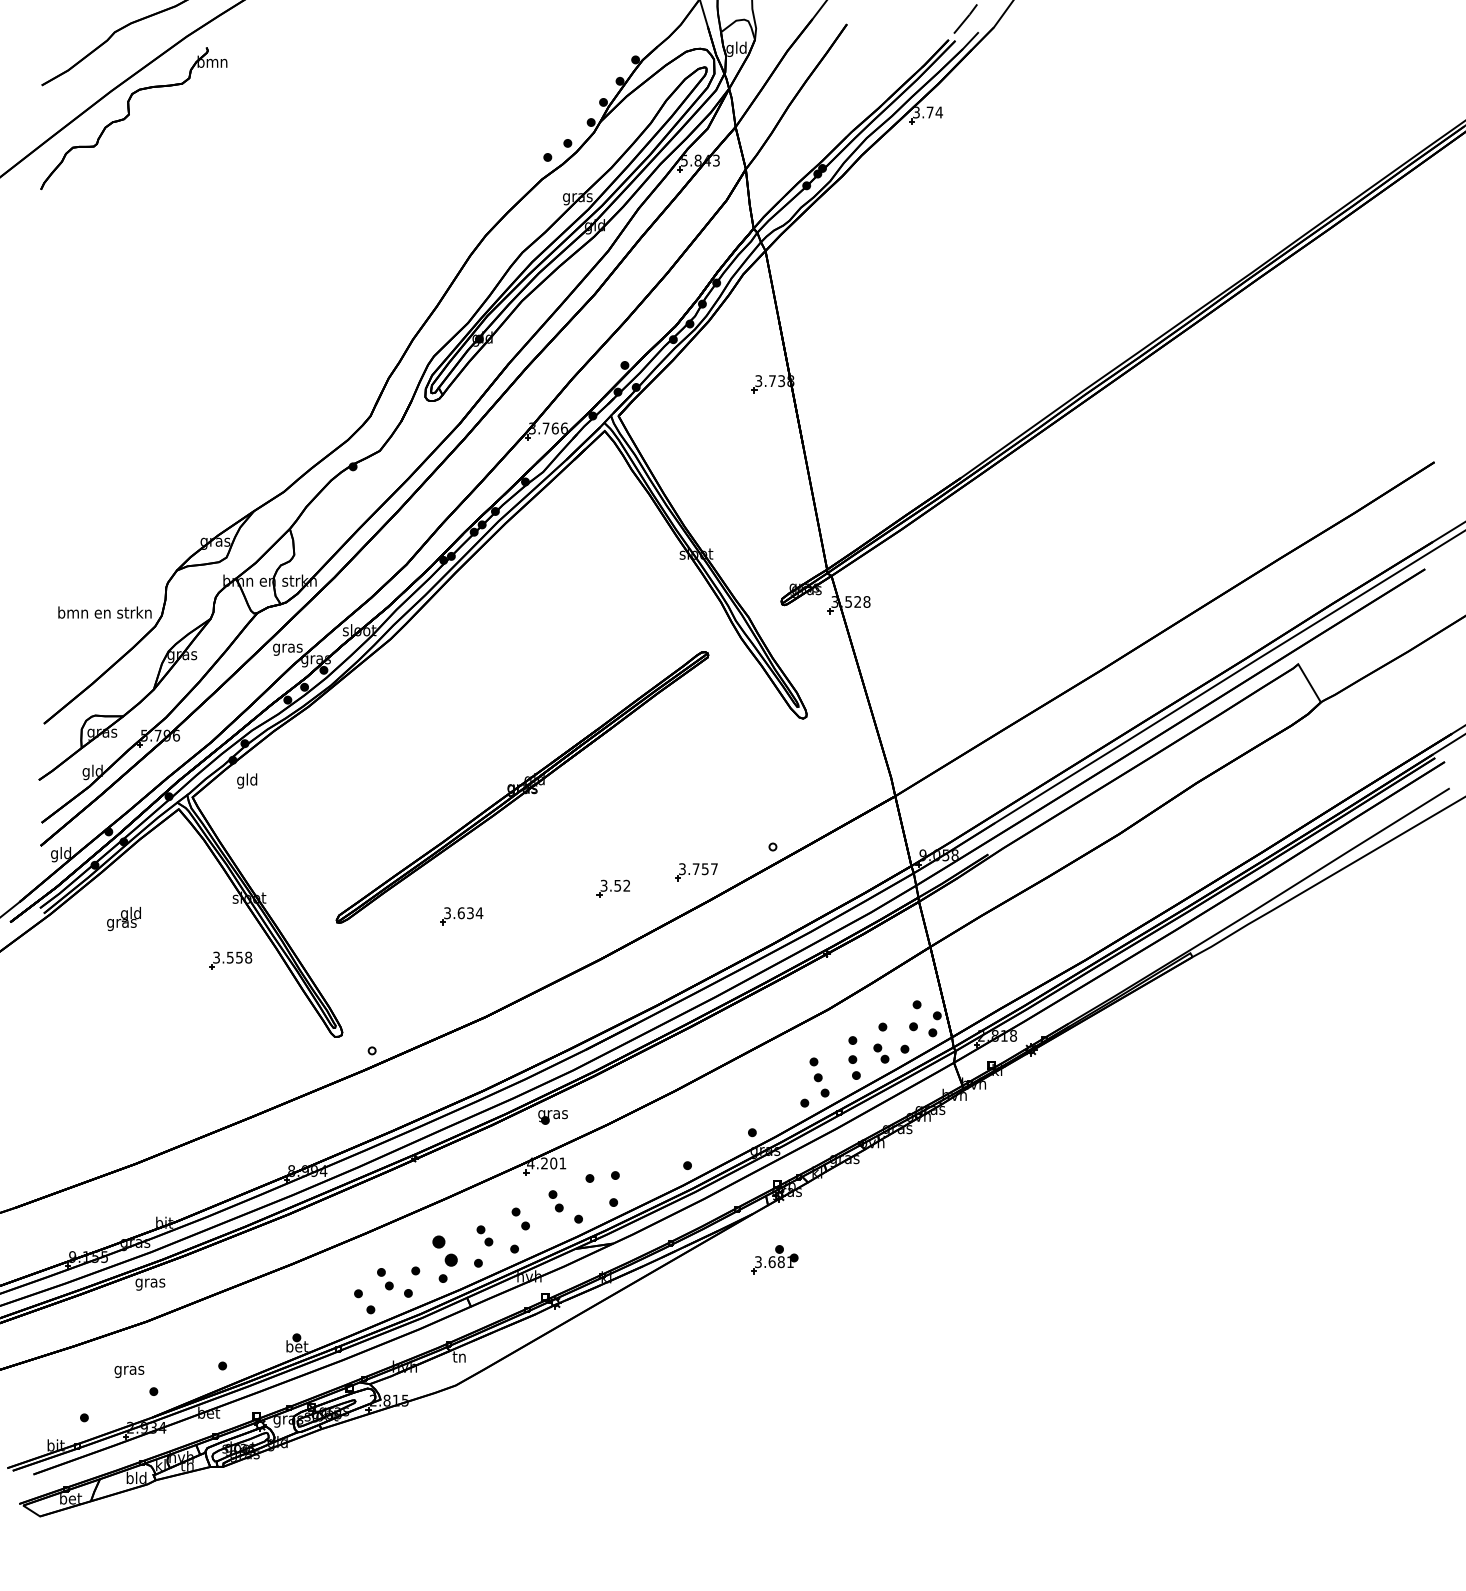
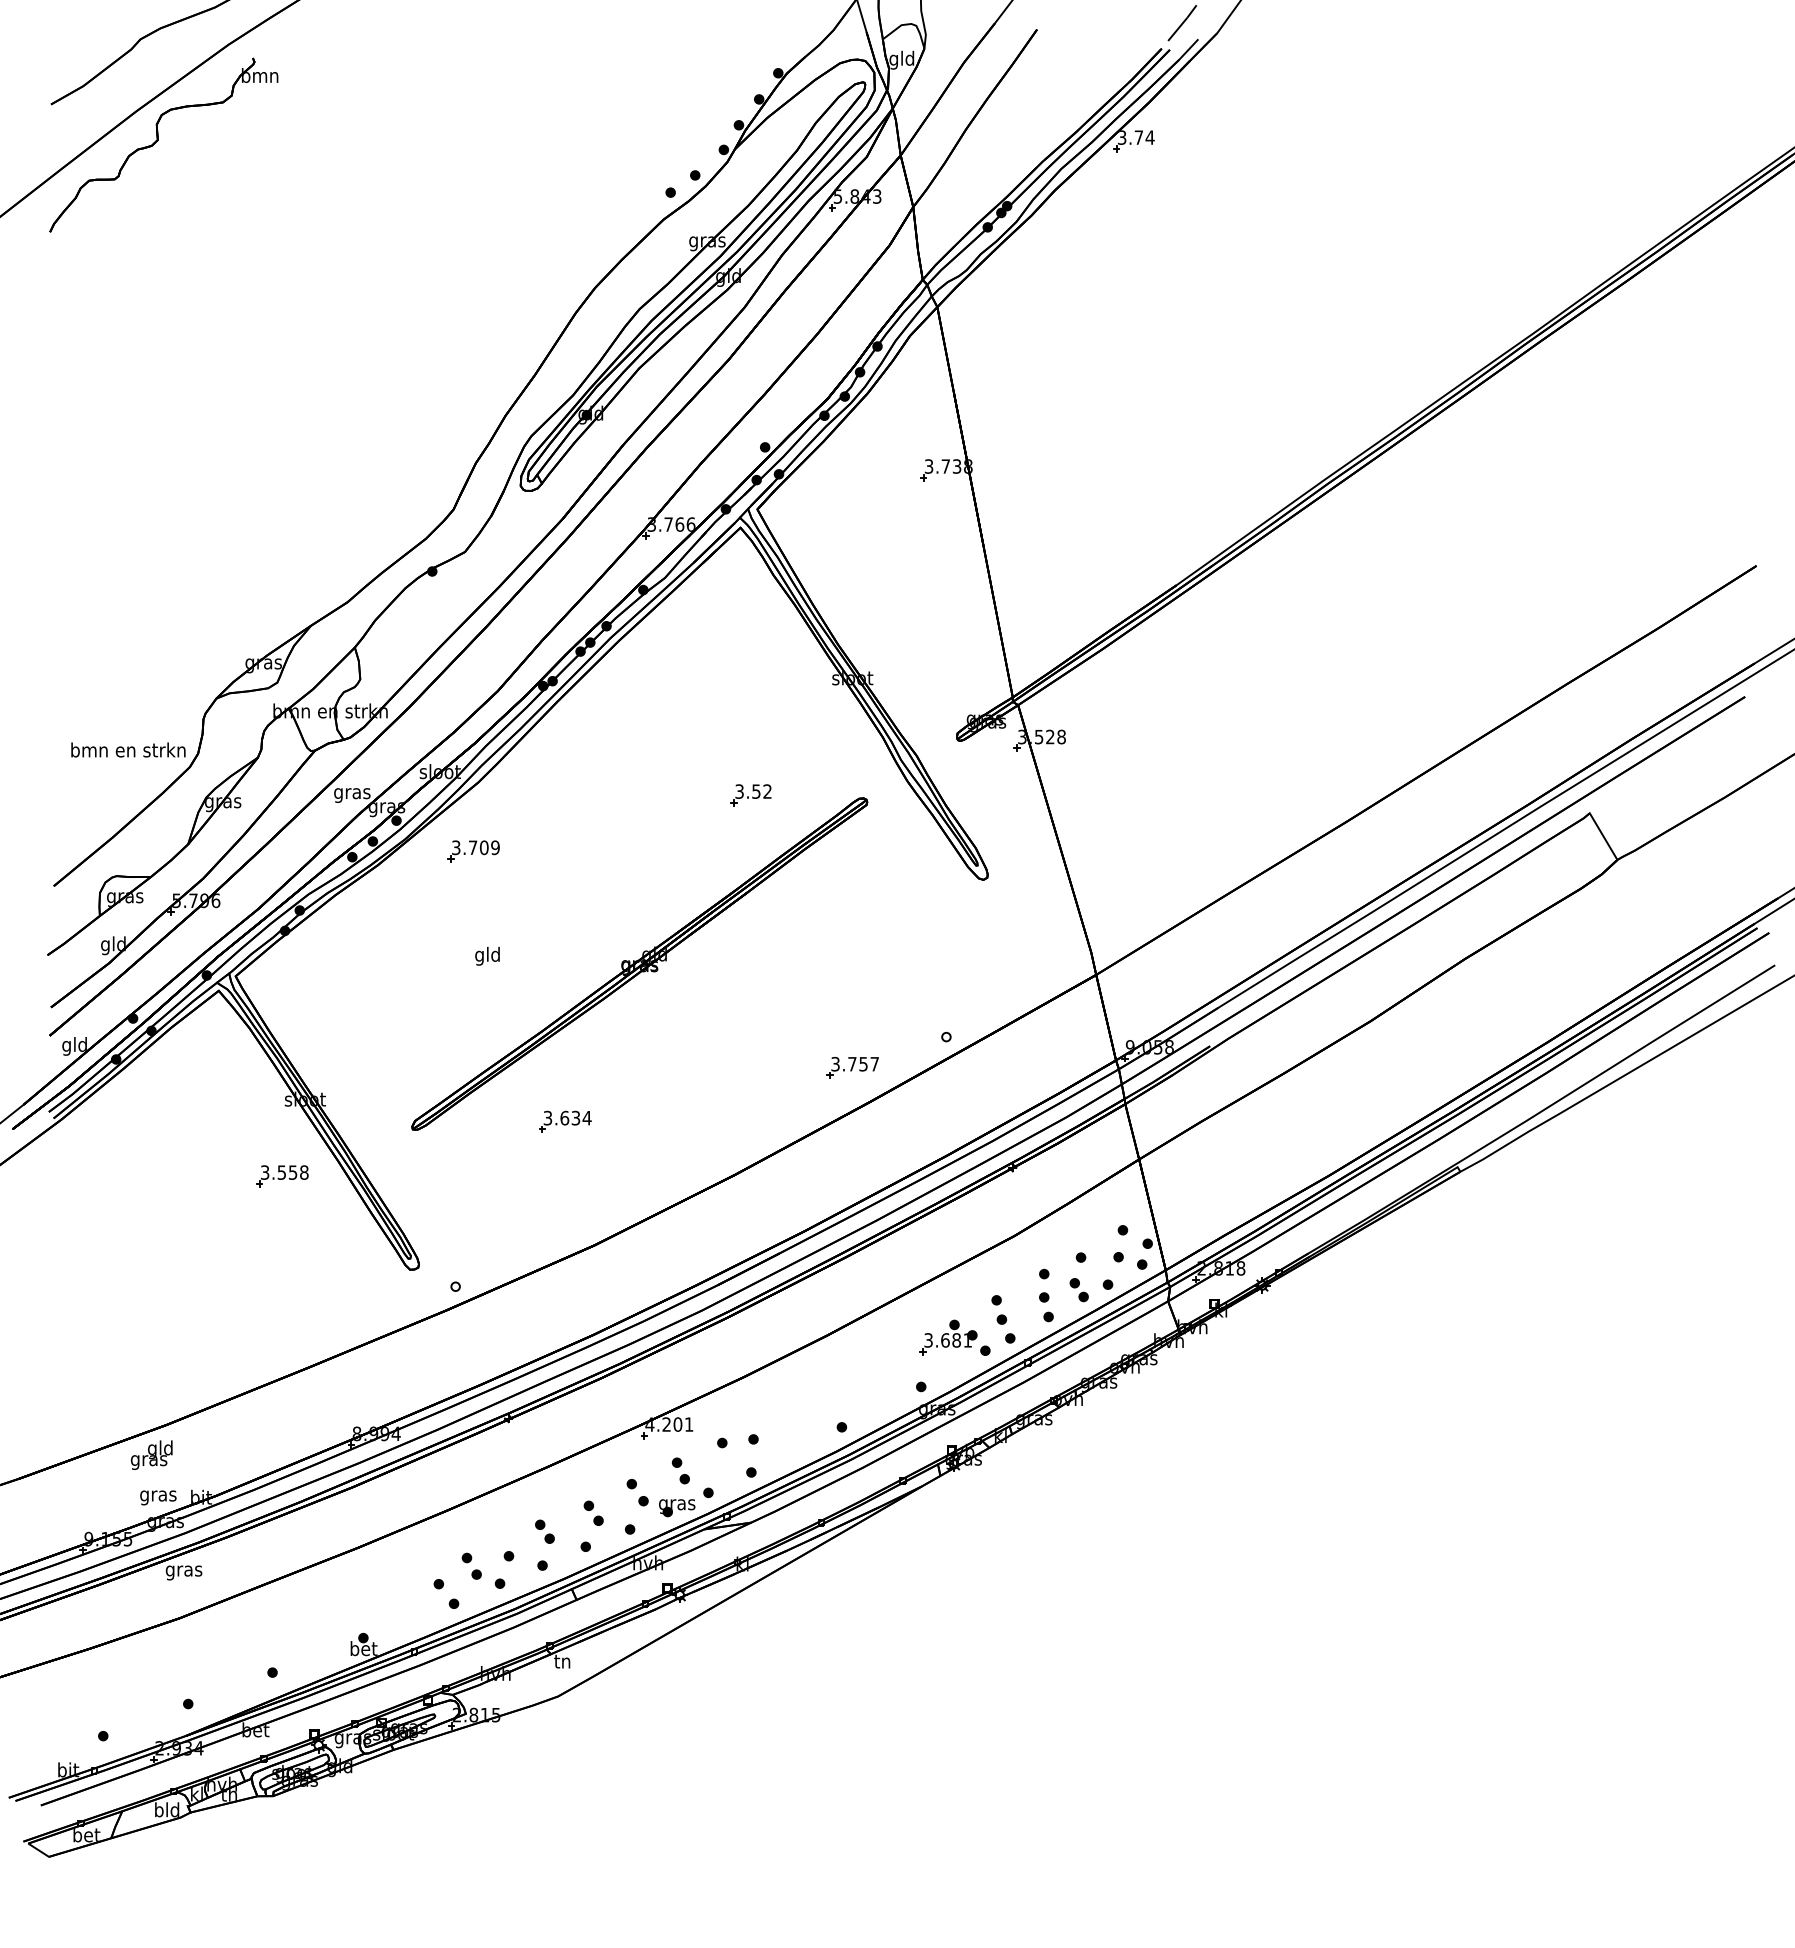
part: (386, 695) -> (473, 851), added
text: (247, 780) -> (487, 955), moved
part: (612, 889) -> (750, 795), moved
text: (123, 918) -> (151, 1454), moved
part: (553, 1117) -> (677, 1508), moved
part: (444, 1250) -> (544, 1531), size x0.62
part: (774, 1259) -> (948, 1337), moved
text: (129, 1371) -> (158, 1497), moved

